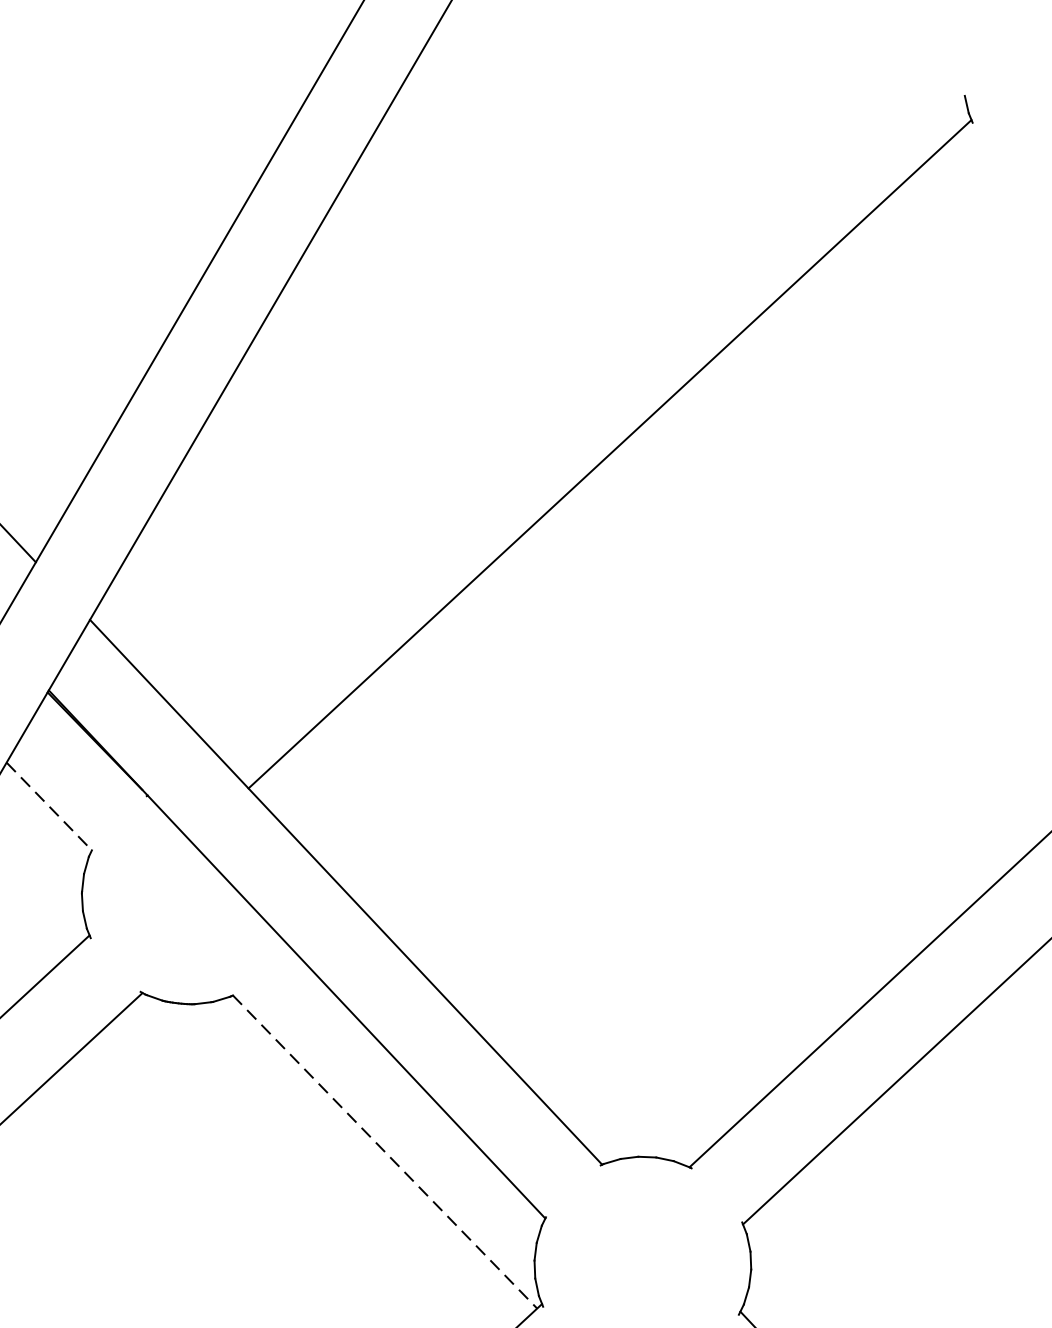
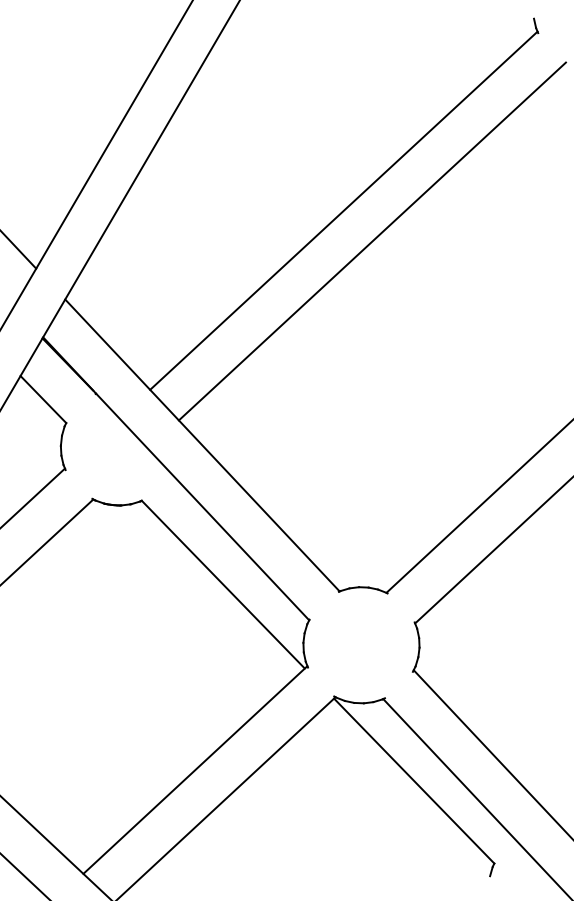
line: (661, 511) -> (371, 241), added
line: (49, 806) -> (43, 399), dashed -> solid
line: (385, 1151) -> (223, 584), dashed -> solid

